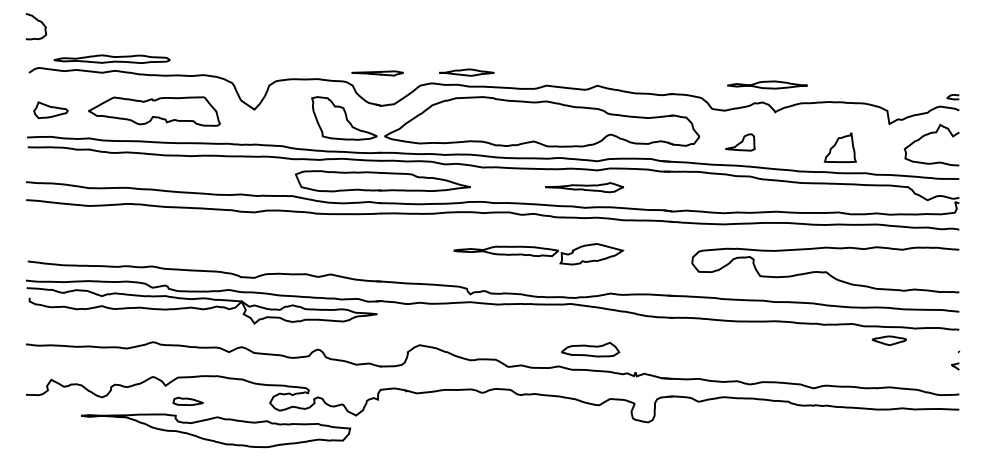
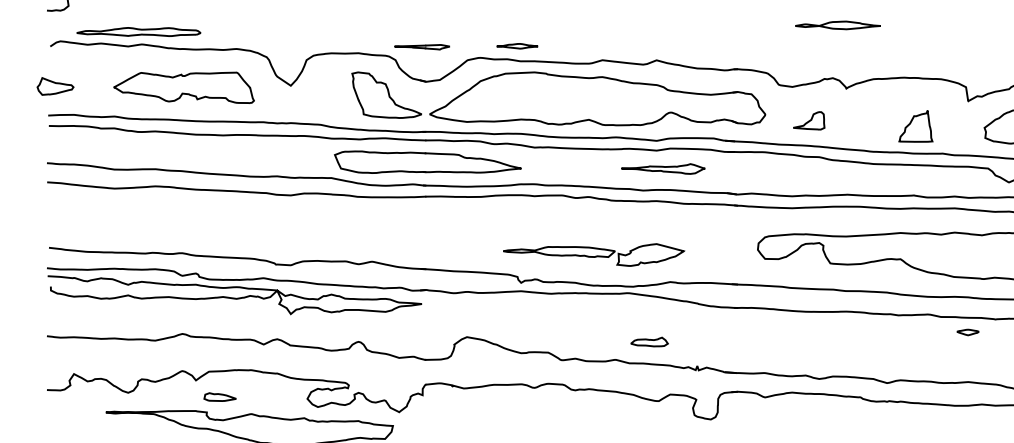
part: (466, 72) -> (517, 46), size x0.7
part: (767, 84) -> (838, 24), moved
part: (50, 110) -> (55, 86), moved
part: (584, 187) -> (663, 168), moved
part: (538, 254) -> (593, 255), moved
part: (888, 340) -> (967, 332), size x0.6
part: (590, 349) -> (649, 341), size x0.6

